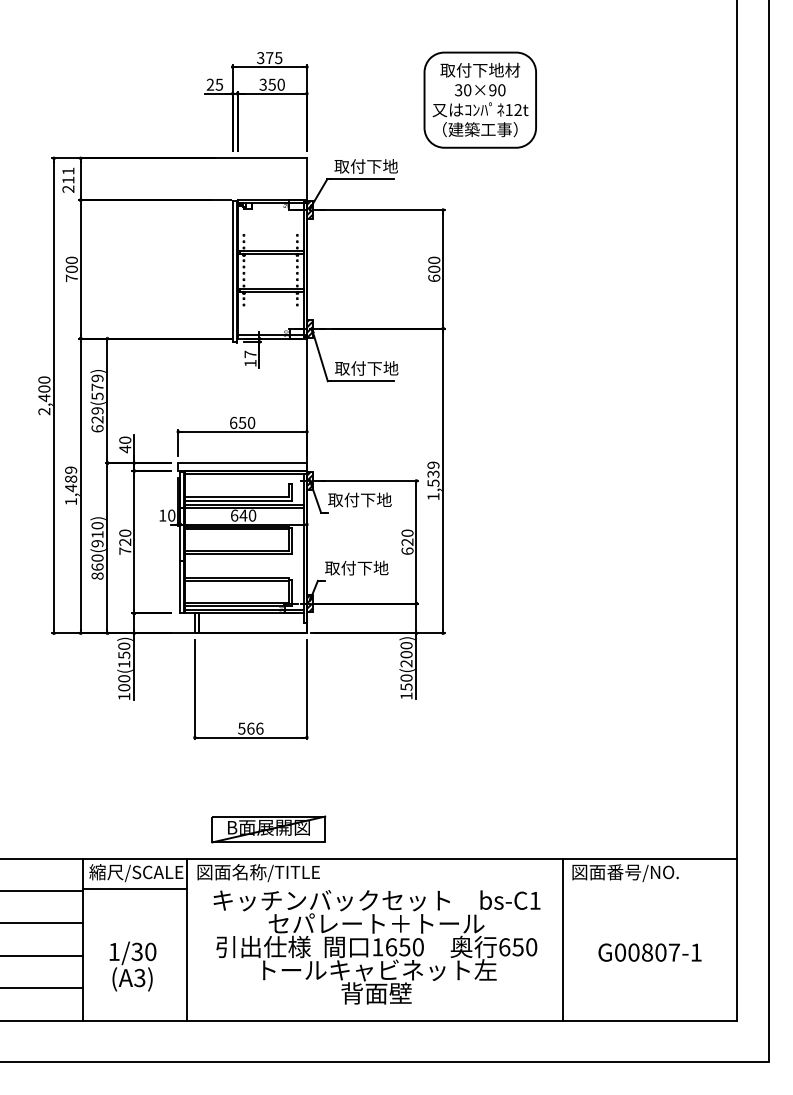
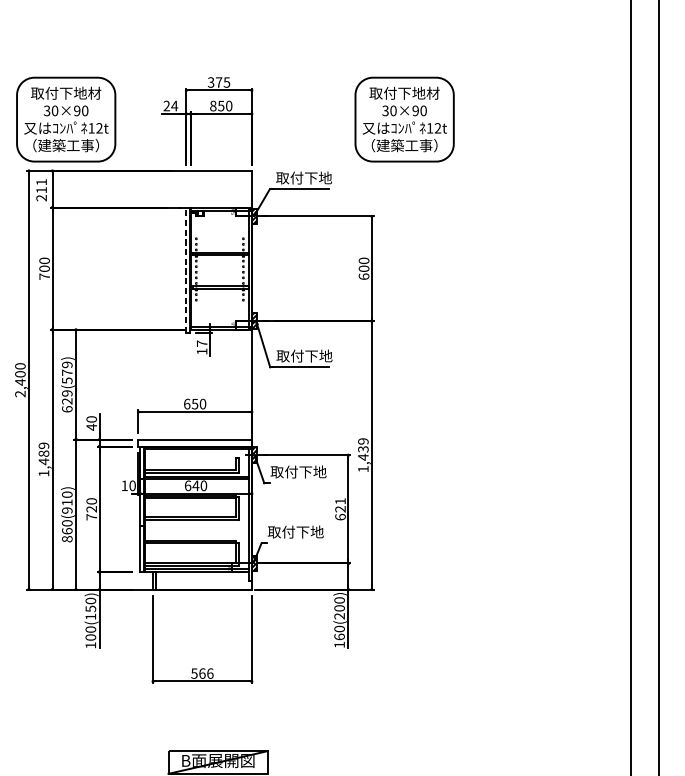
text: (219, 84) -> (174, 105), 25 -> 24
text: (262, 84) -> (212, 105), 350 -> 850
part: (95, 99) -> (65, 119), added
line: (232, 271) -> (186, 270), solid -> dashed
text: (433, 483) -> (363, 457), 1,539 -> 1,439
text: (407, 532) -> (340, 500), 620 -> 621
text: (406, 686) -> (339, 636), 150(200) -> 160(200)

